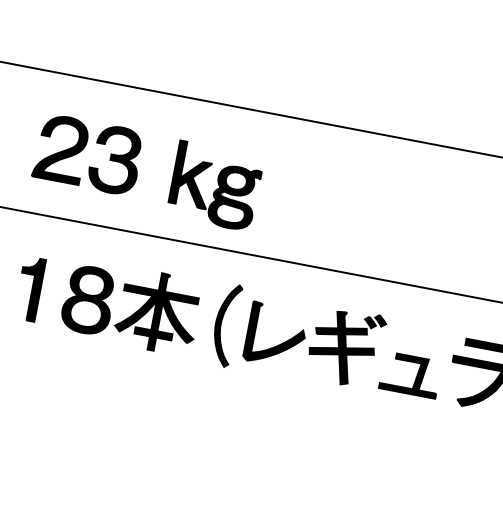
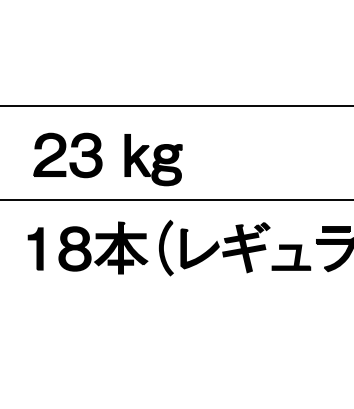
part: (146, 172) -> (107, 159), moved

